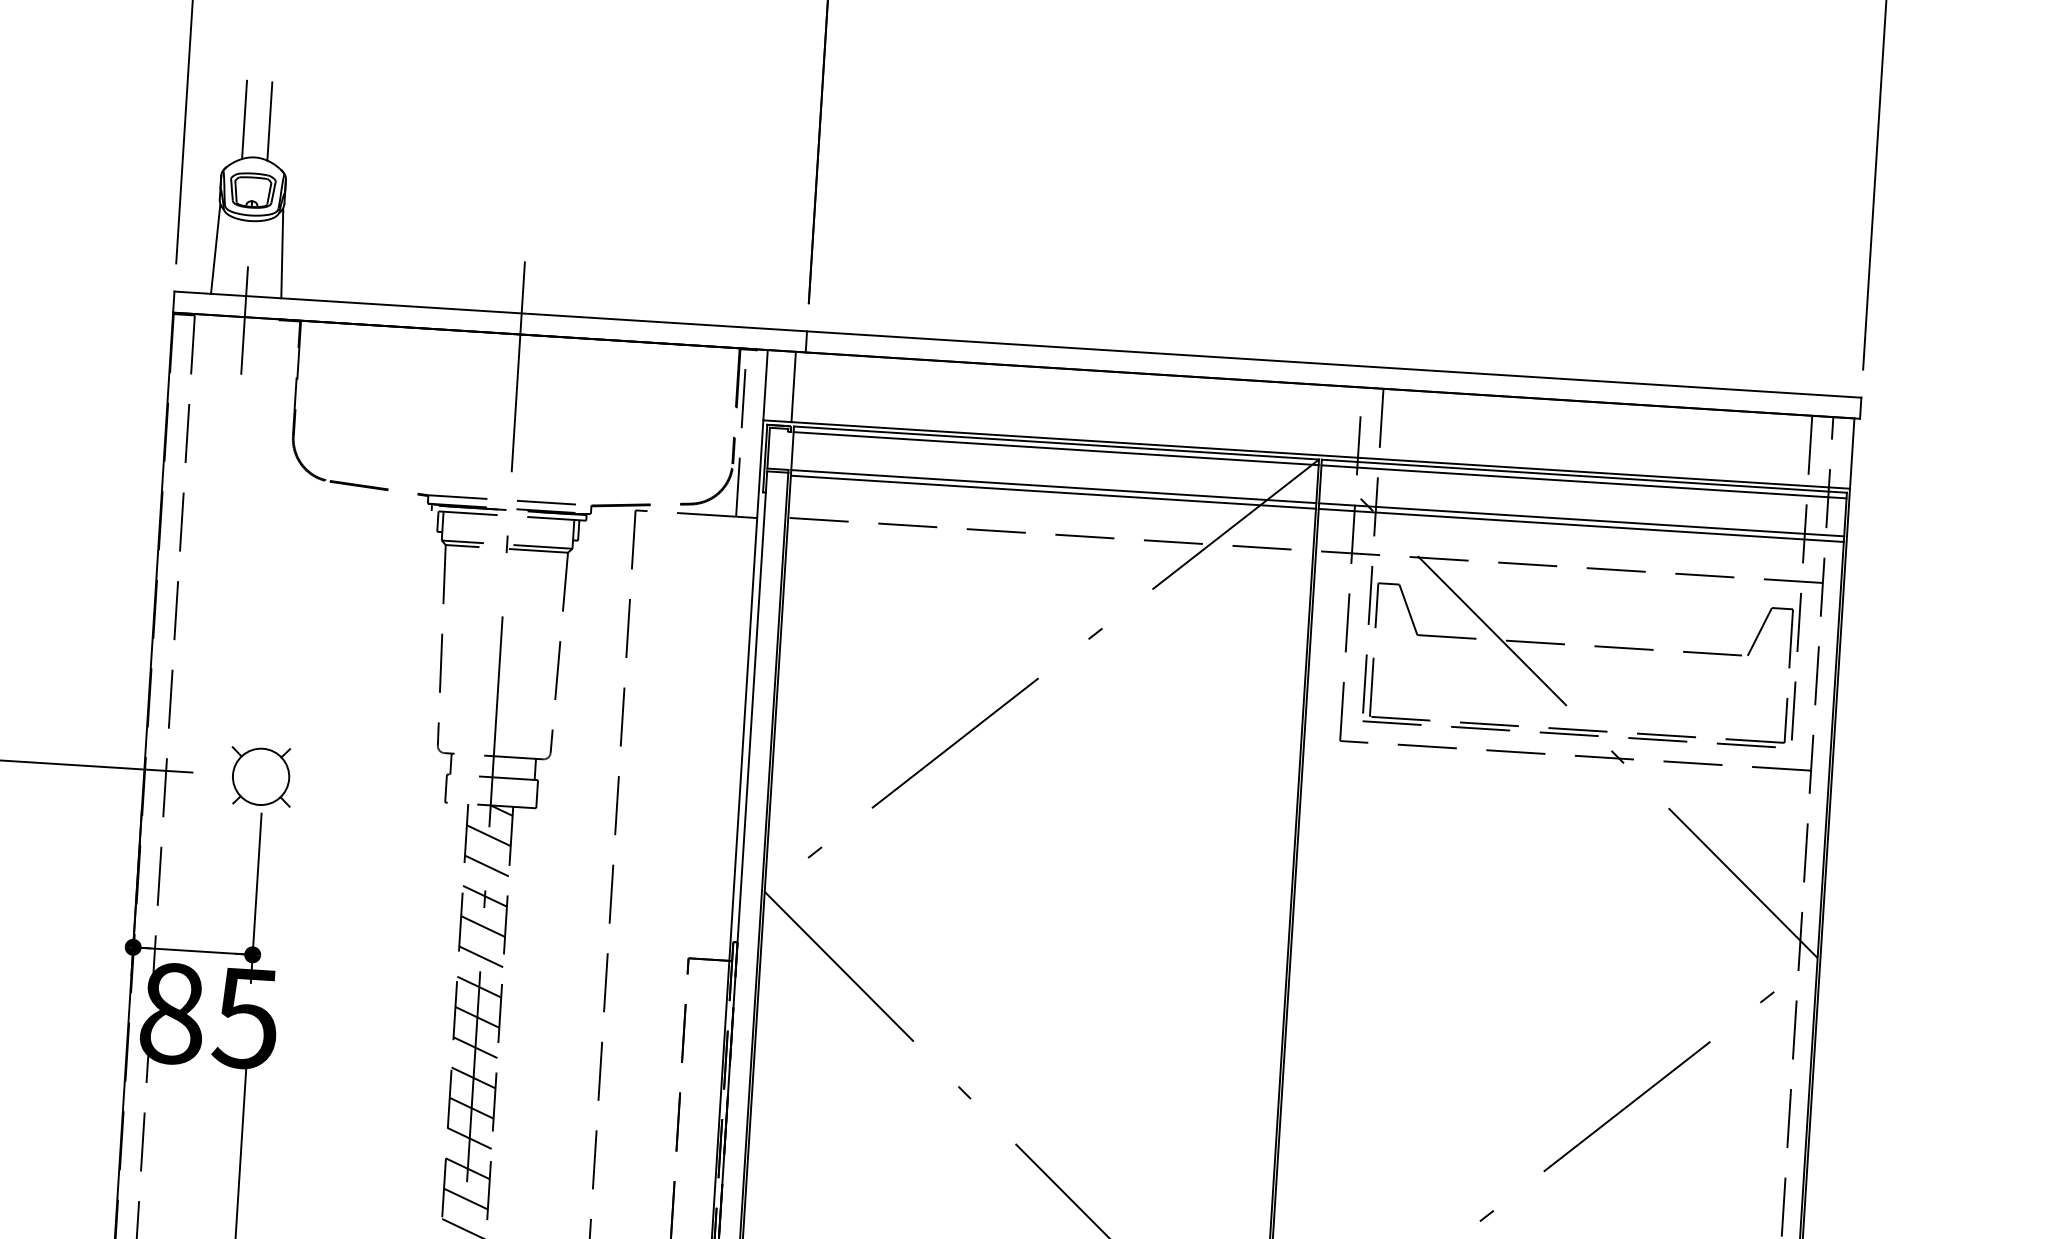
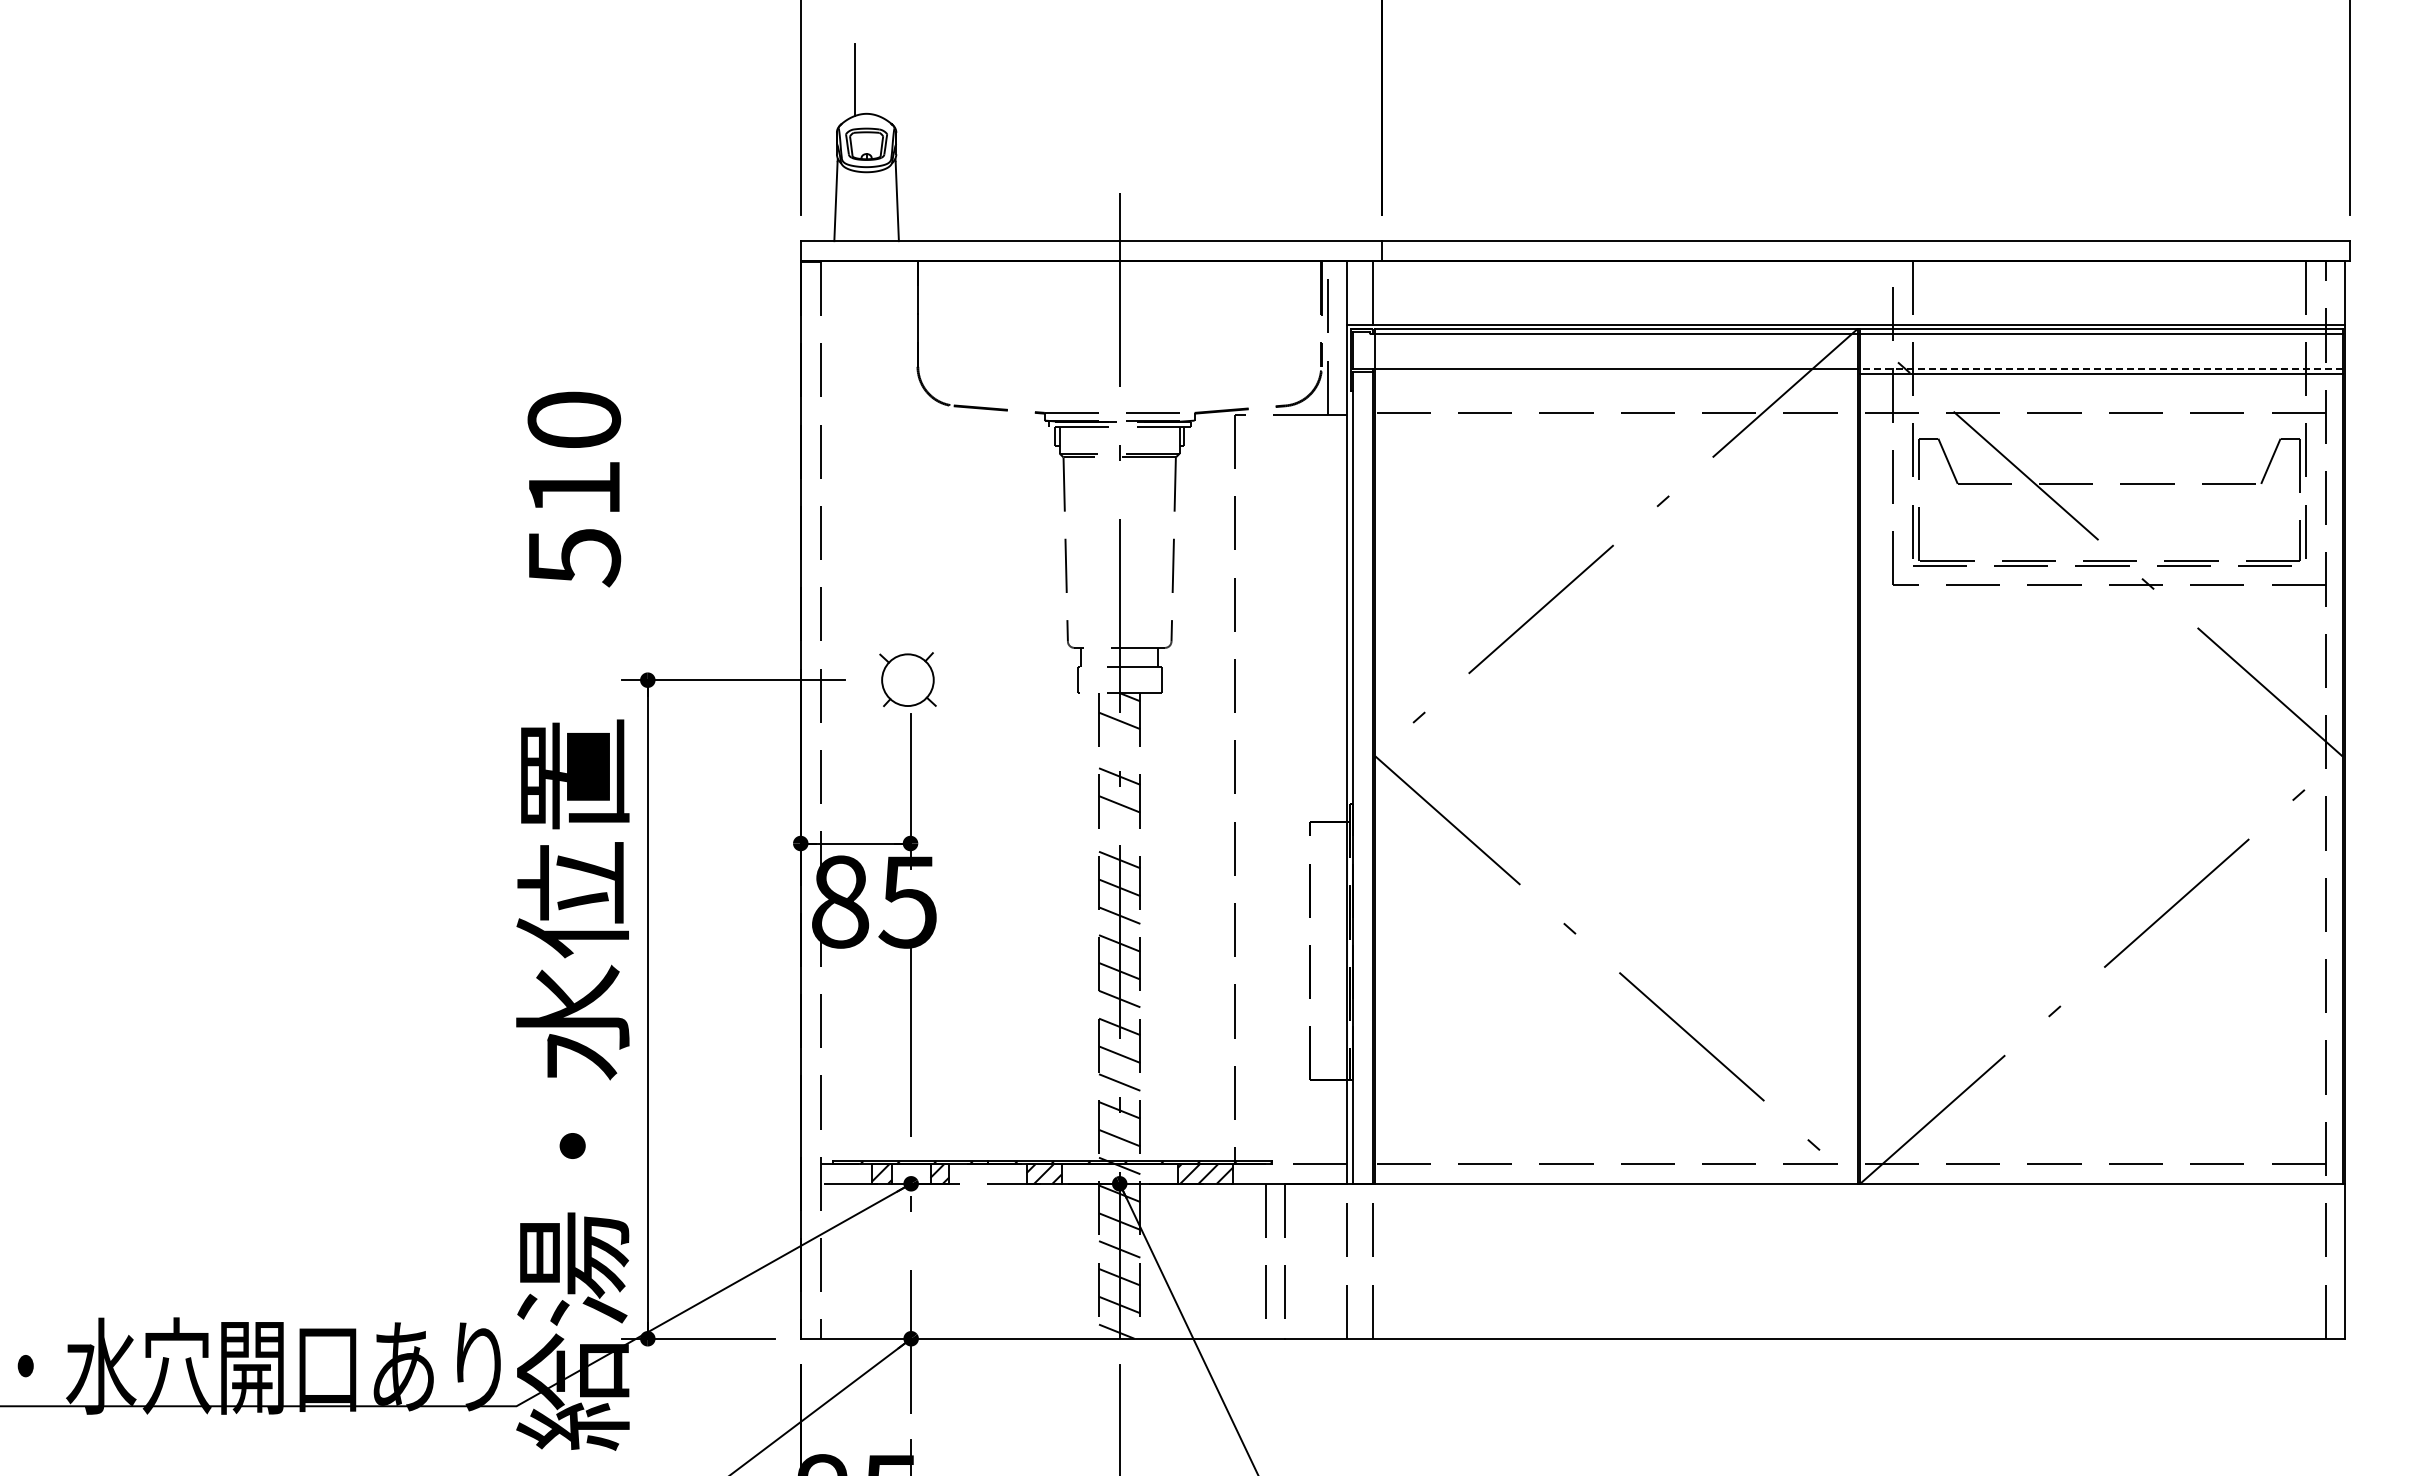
line: (270, 121) -> (878, 80), removed
line: (244, 320) -> (866, 263), removed
line: (1053, 492) -> (1616, 374), removed
line: (1580, 519) -> (2100, 368), solid -> dashed
line: (486, 865) -> (1119, 748), removed
line: (481, 956) -> (1119, 831), removed

